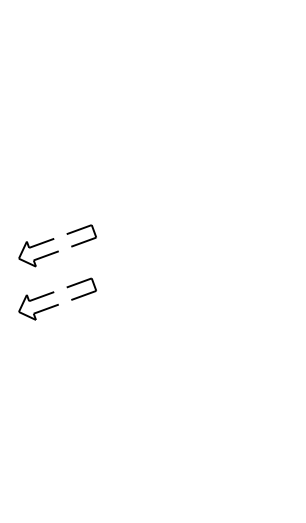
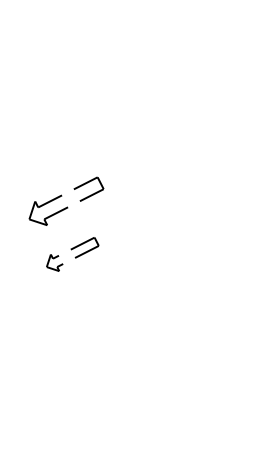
part: (57, 298) -> (72, 254), size x0.7

